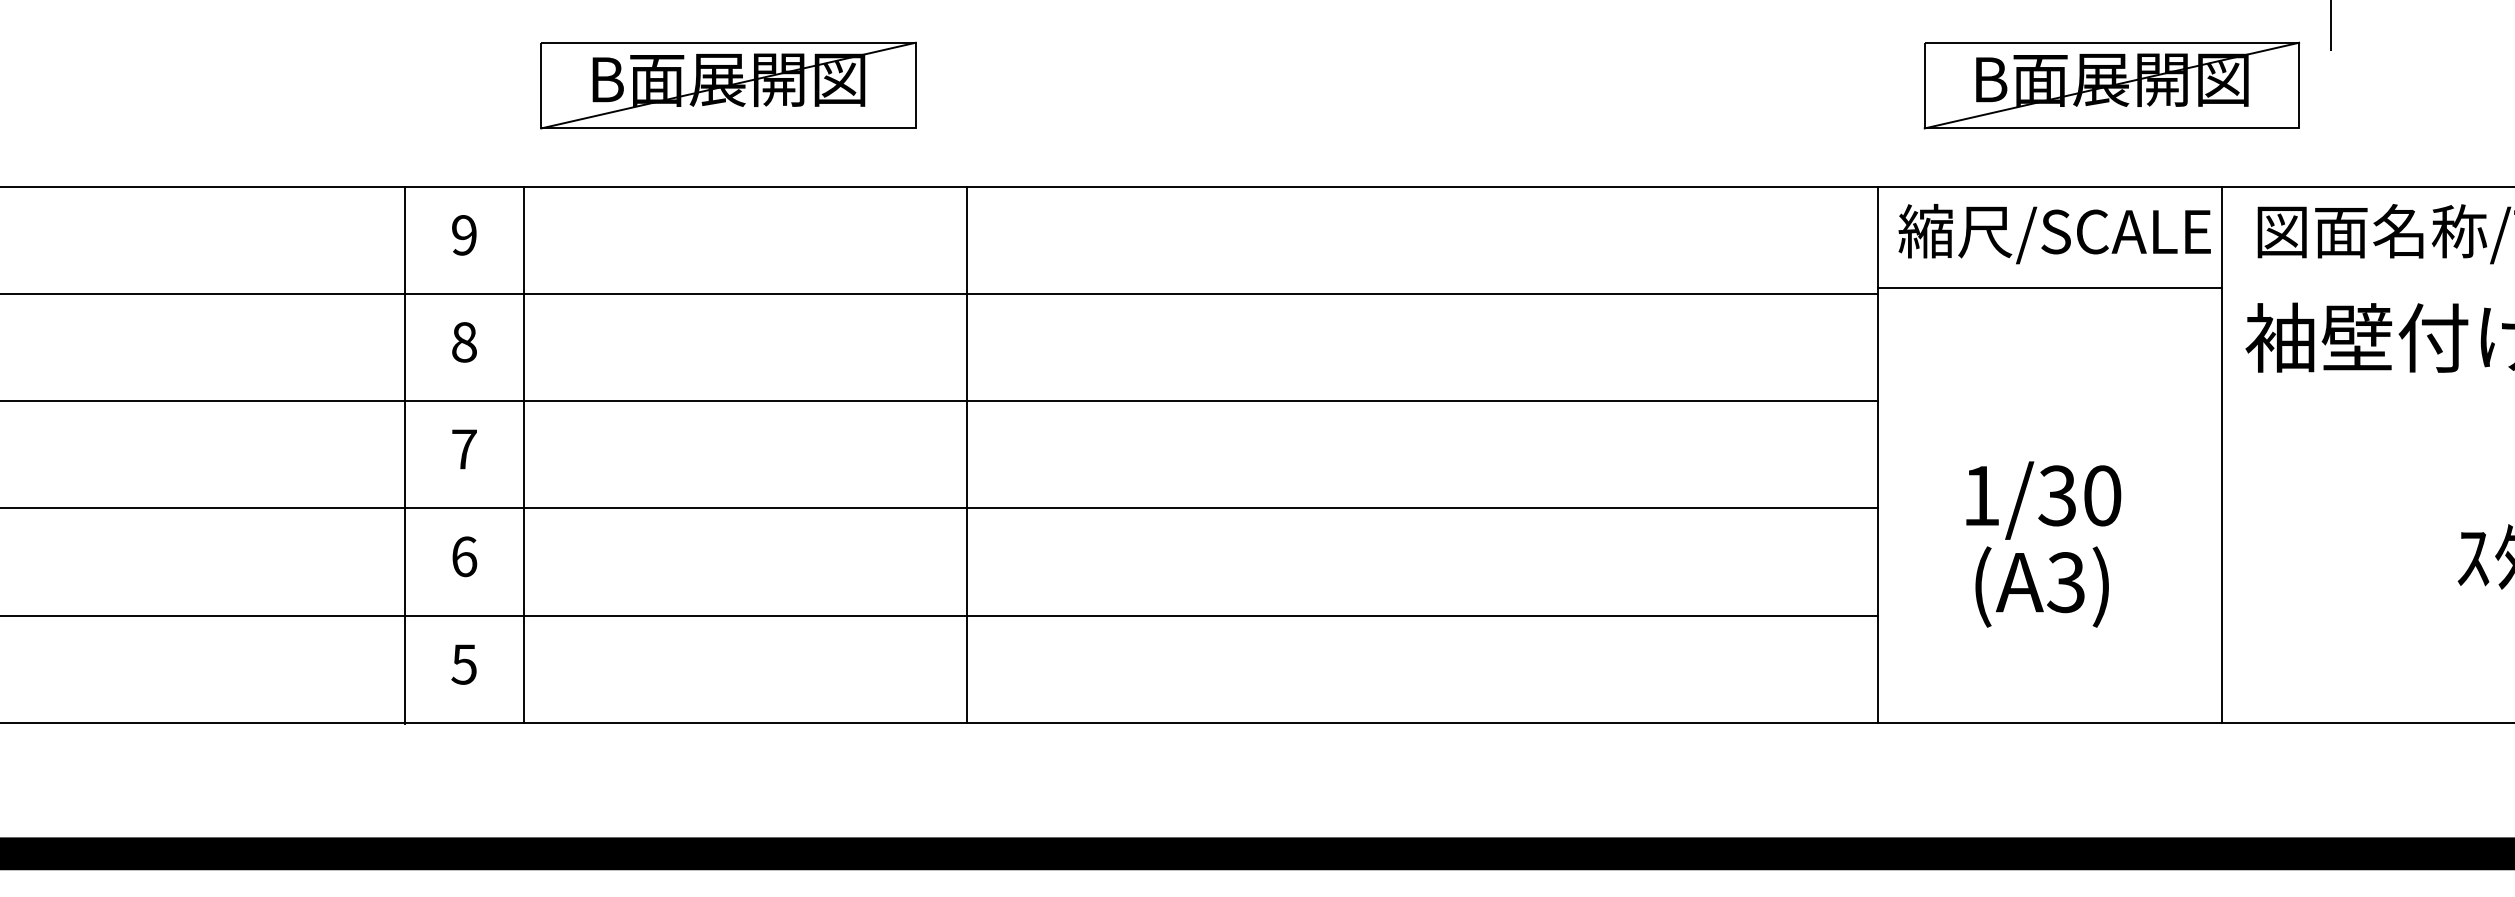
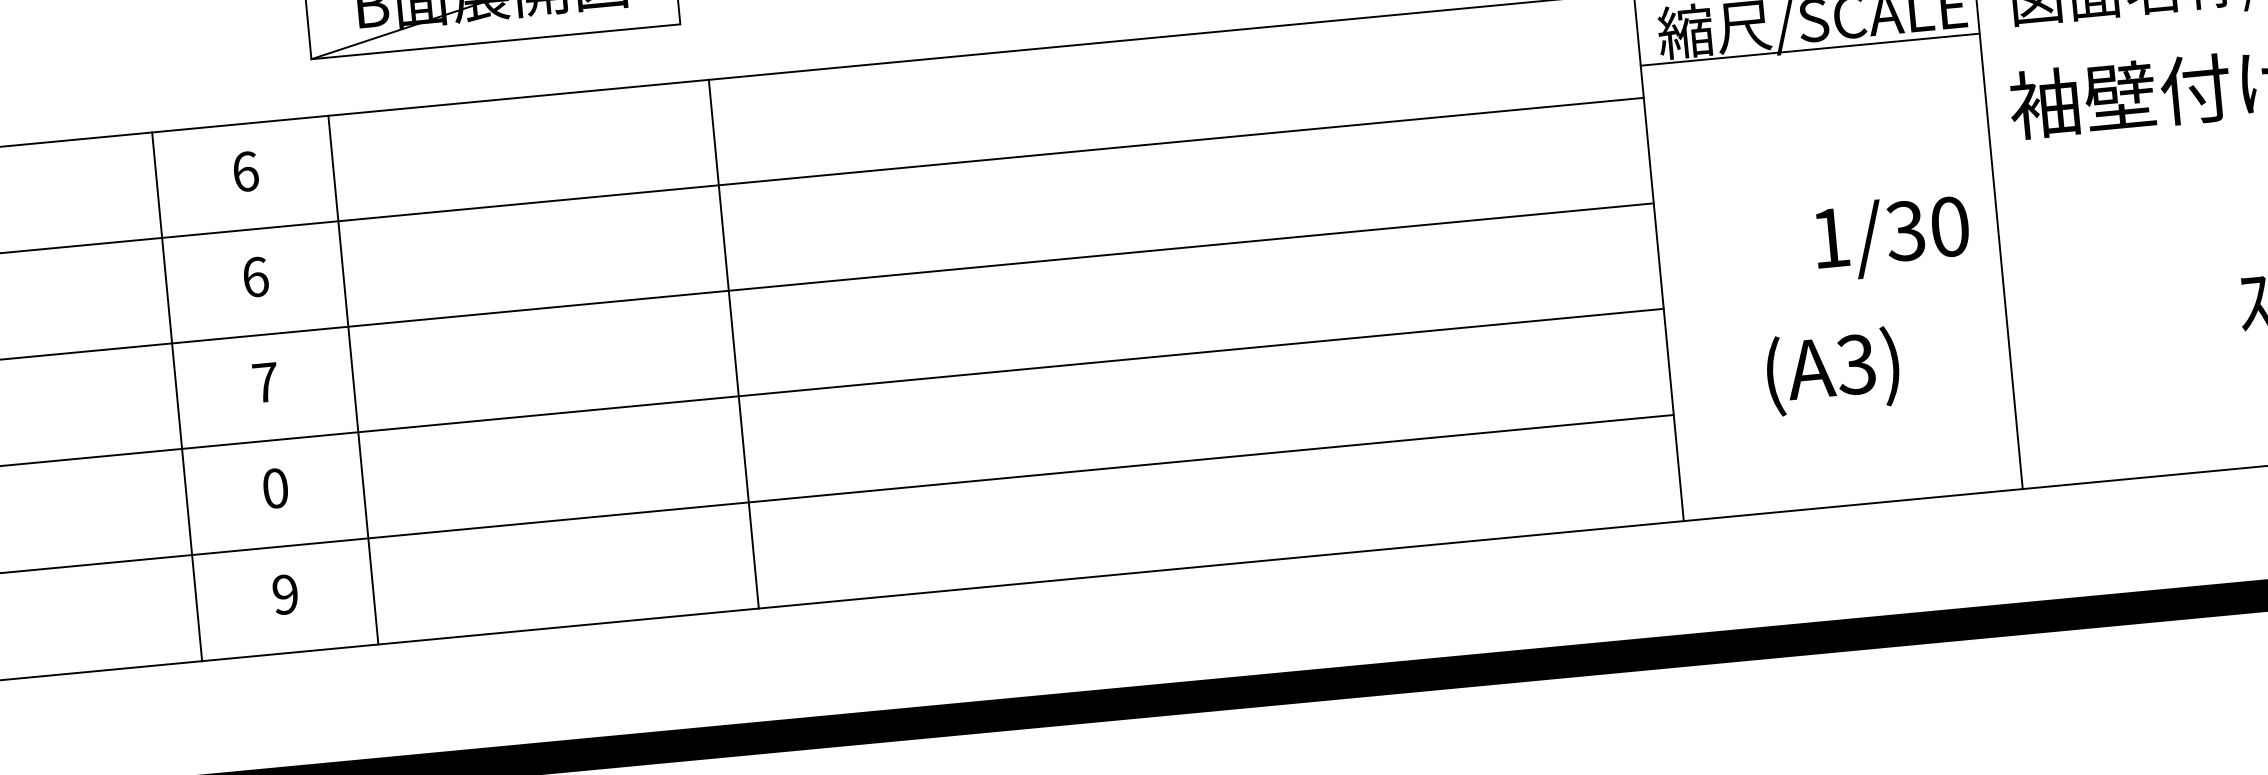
text: (464, 235) -> (245, 171), 9 -> 6
line: (2049, 288) -> (1809, 49), moved
text: (464, 342) -> (255, 277), 8 -> 6
line: (524, 454) -> (353, 379), moved
line: (967, 454) -> (734, 343), moved
line: (405, 455) -> (177, 397), moved
text: (2043, 500) -> (1892, 236), moved
text: (464, 556) -> (275, 488), 6 -> 0
text: (463, 664) -> (284, 594), 5 -> 9

